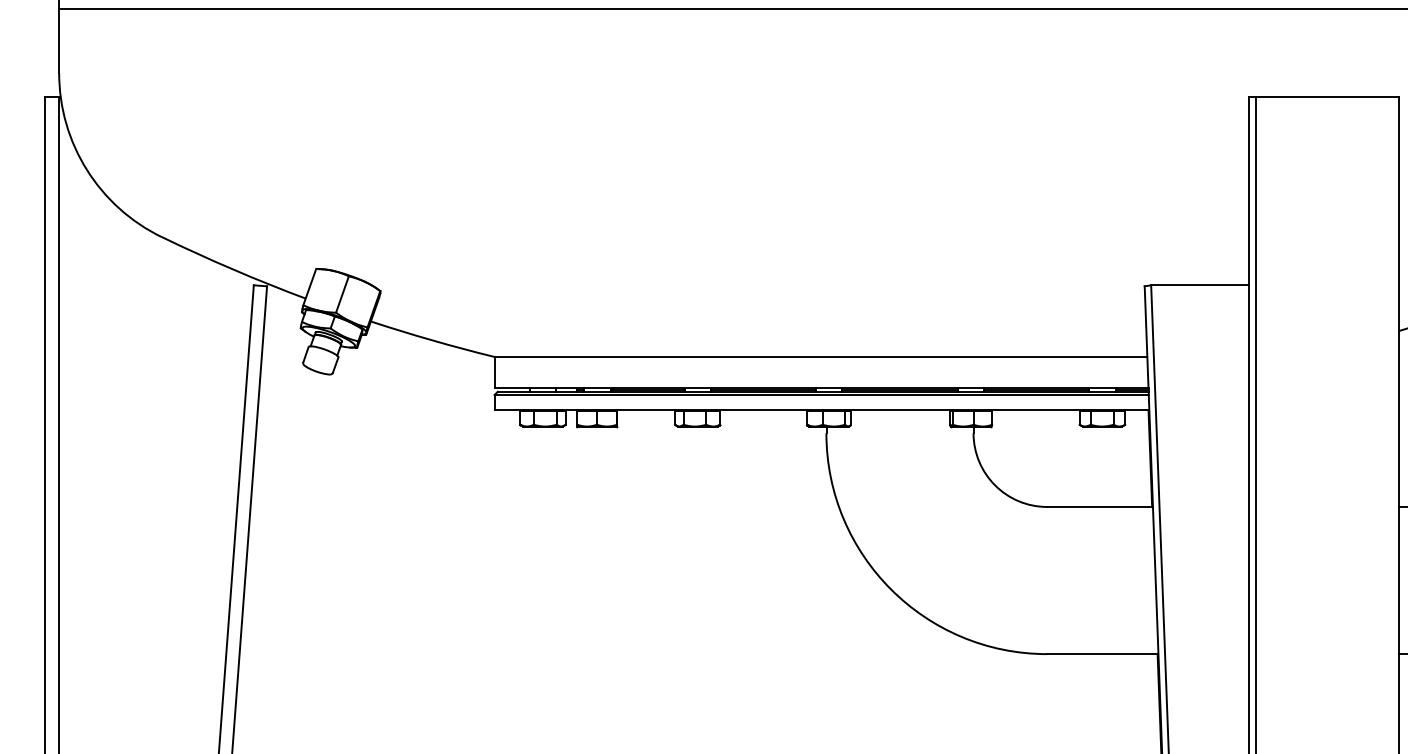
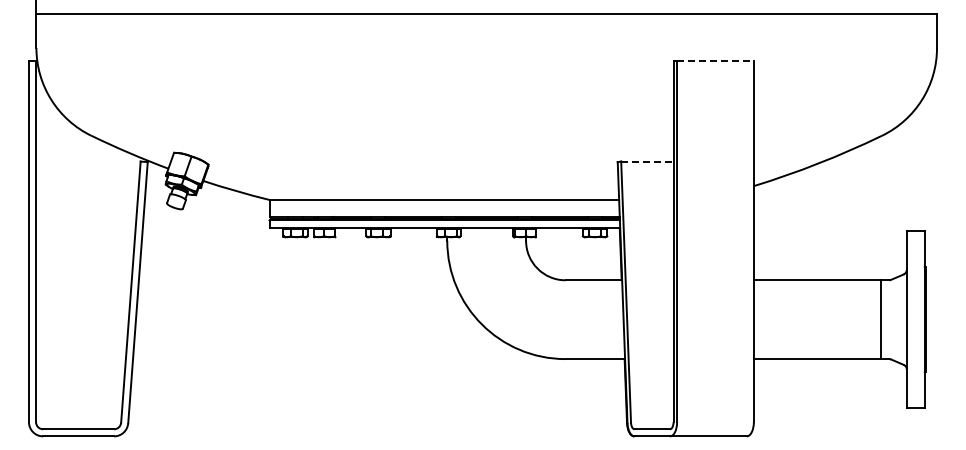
line: (1329, 96) -> (716, 60), solid -> dashed
line: (1200, 285) -> (647, 161), solid -> dashed

